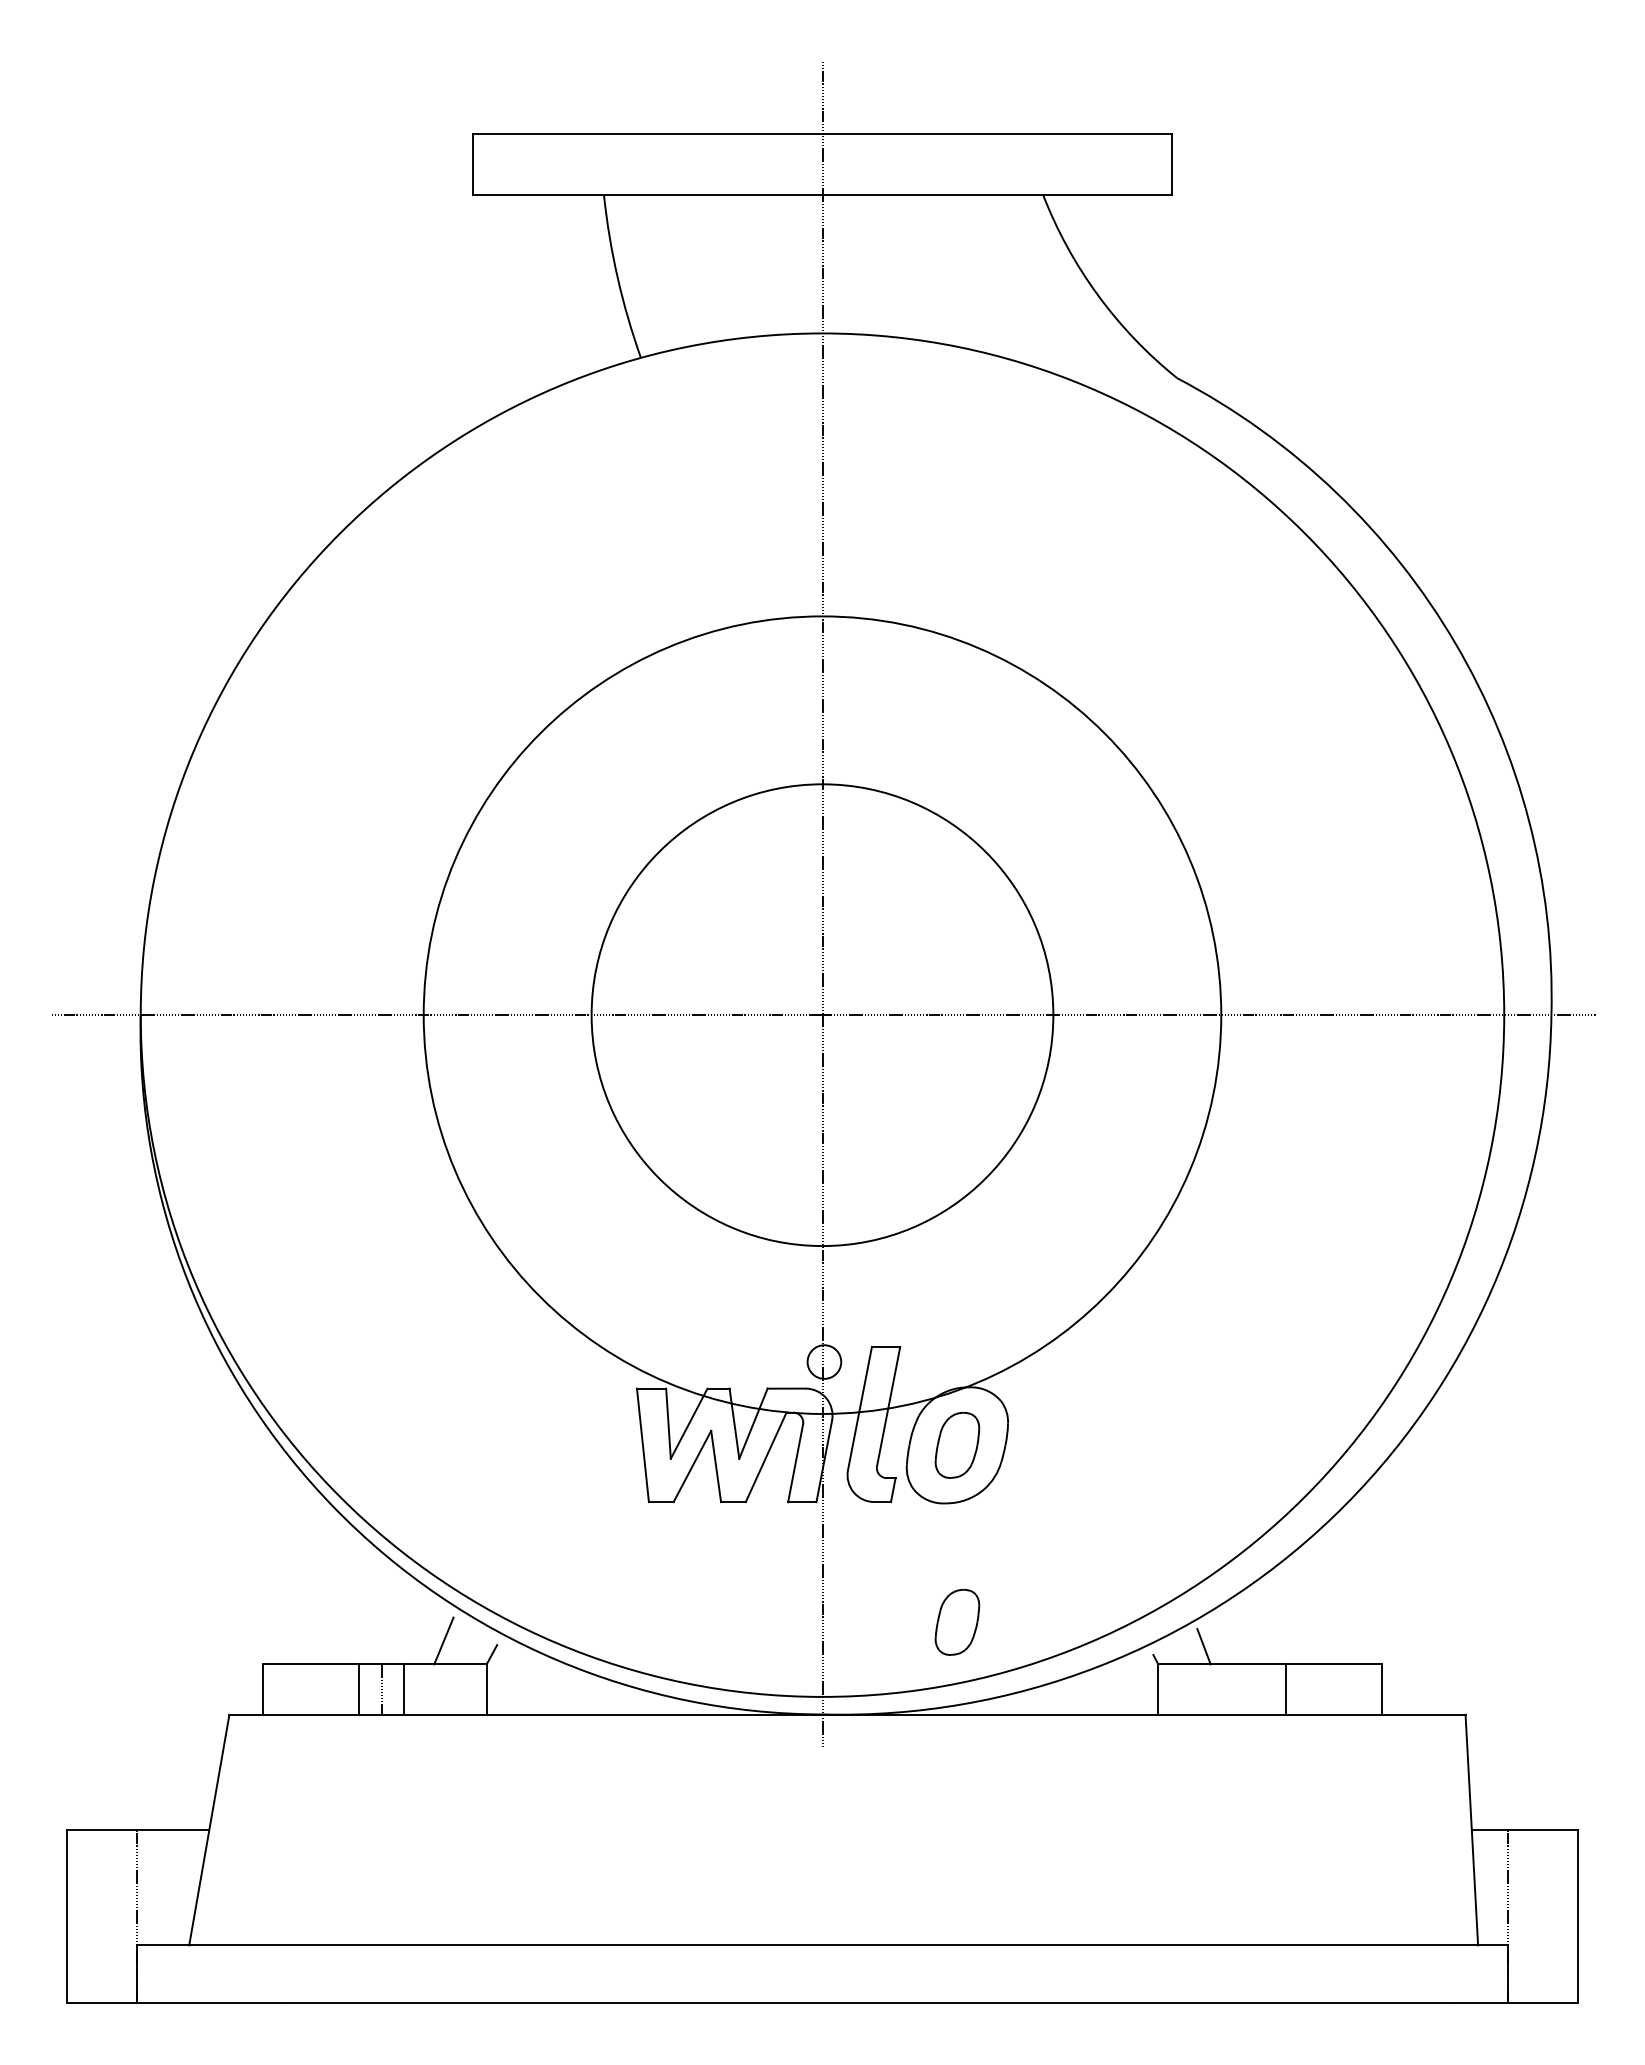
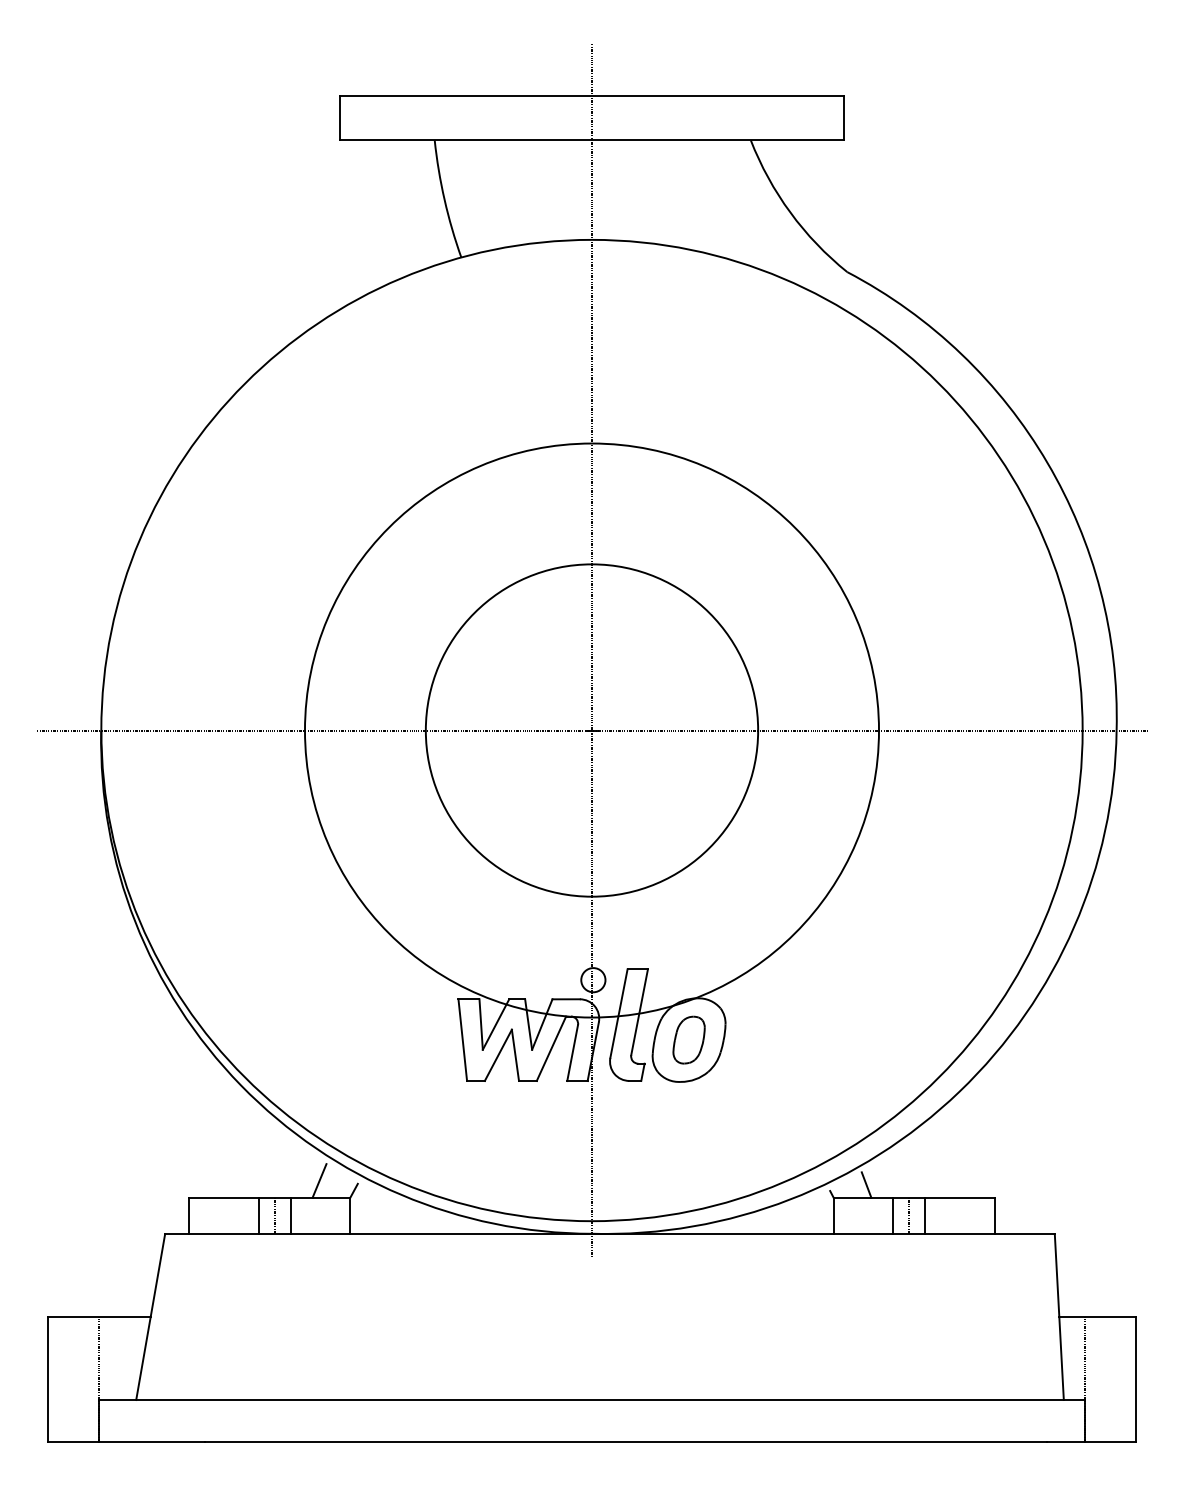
part: (957, 1622) -> (689, 1167), removed
line: (1240, 1689) -> (892, 1215), added
line: (1263, 1689) -> (909, 1215), added

